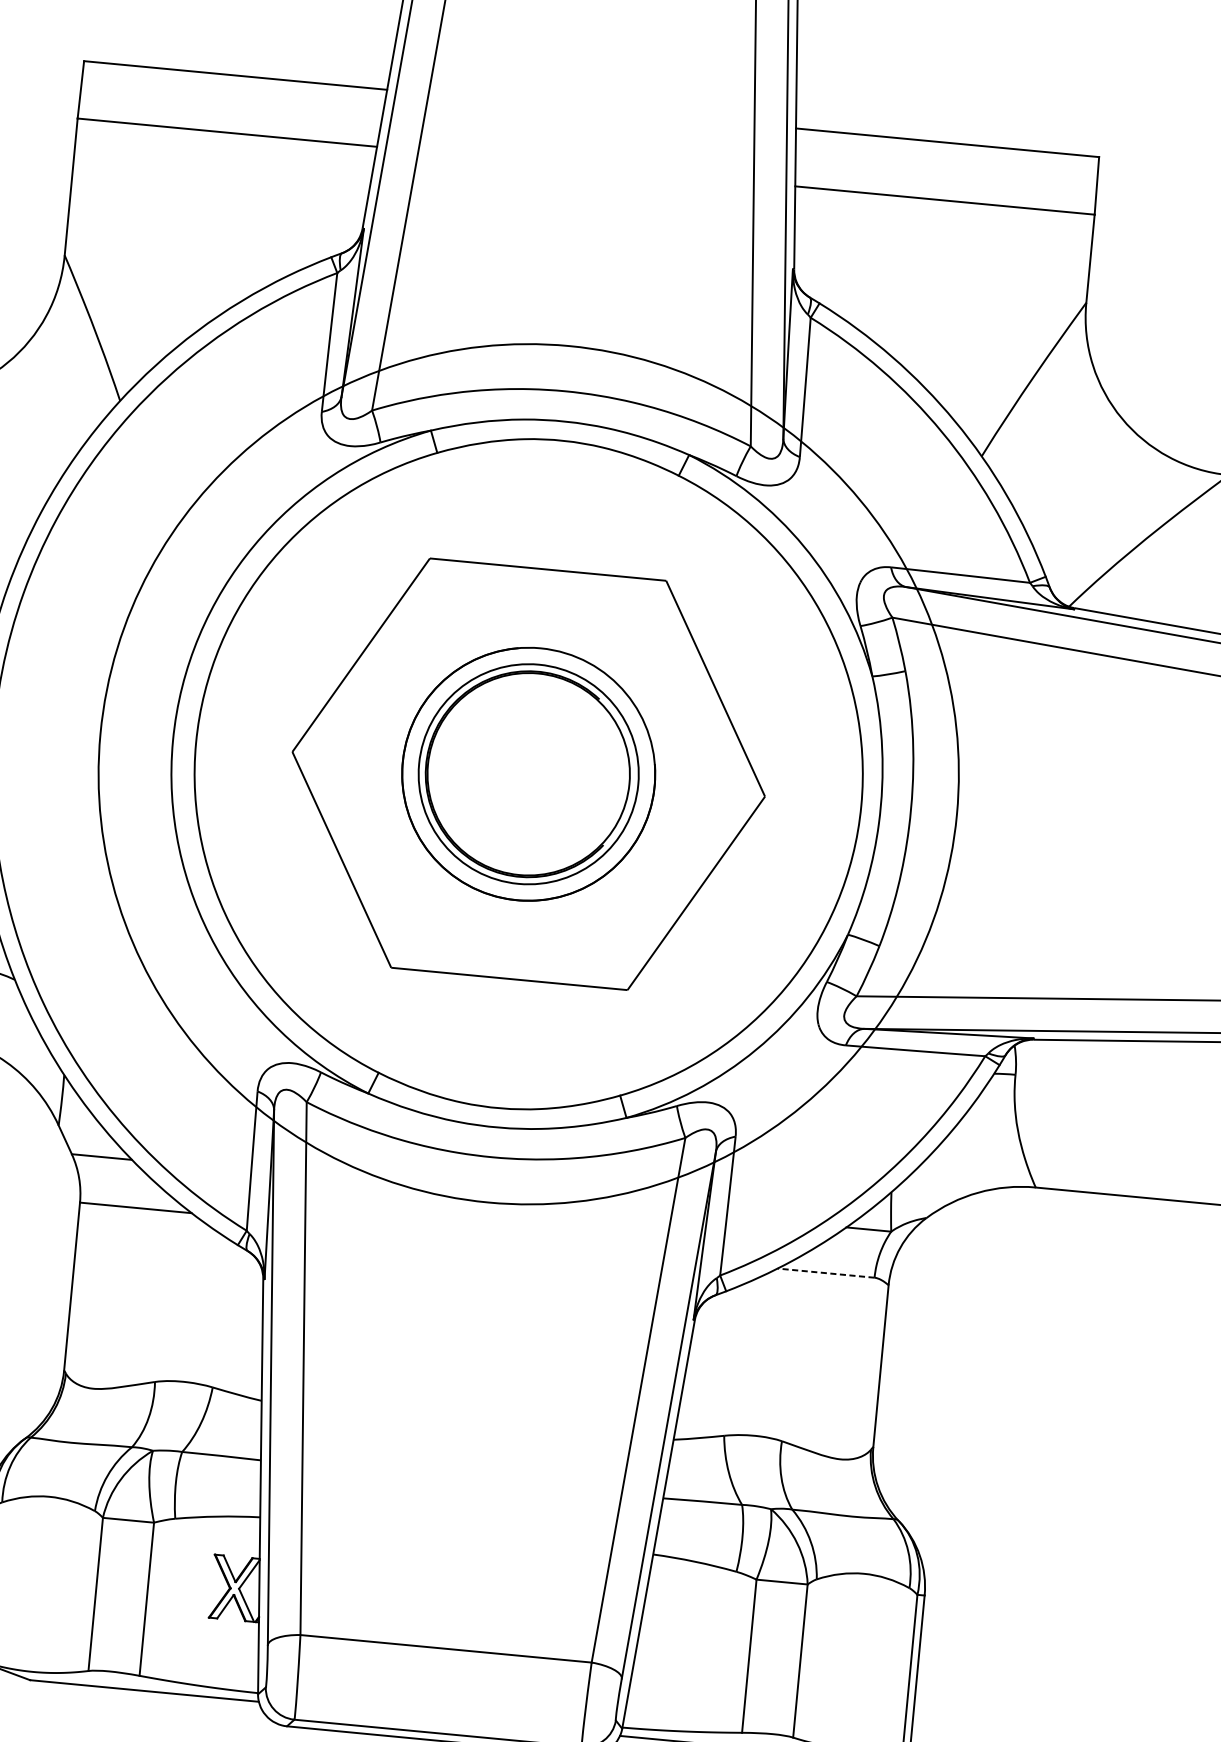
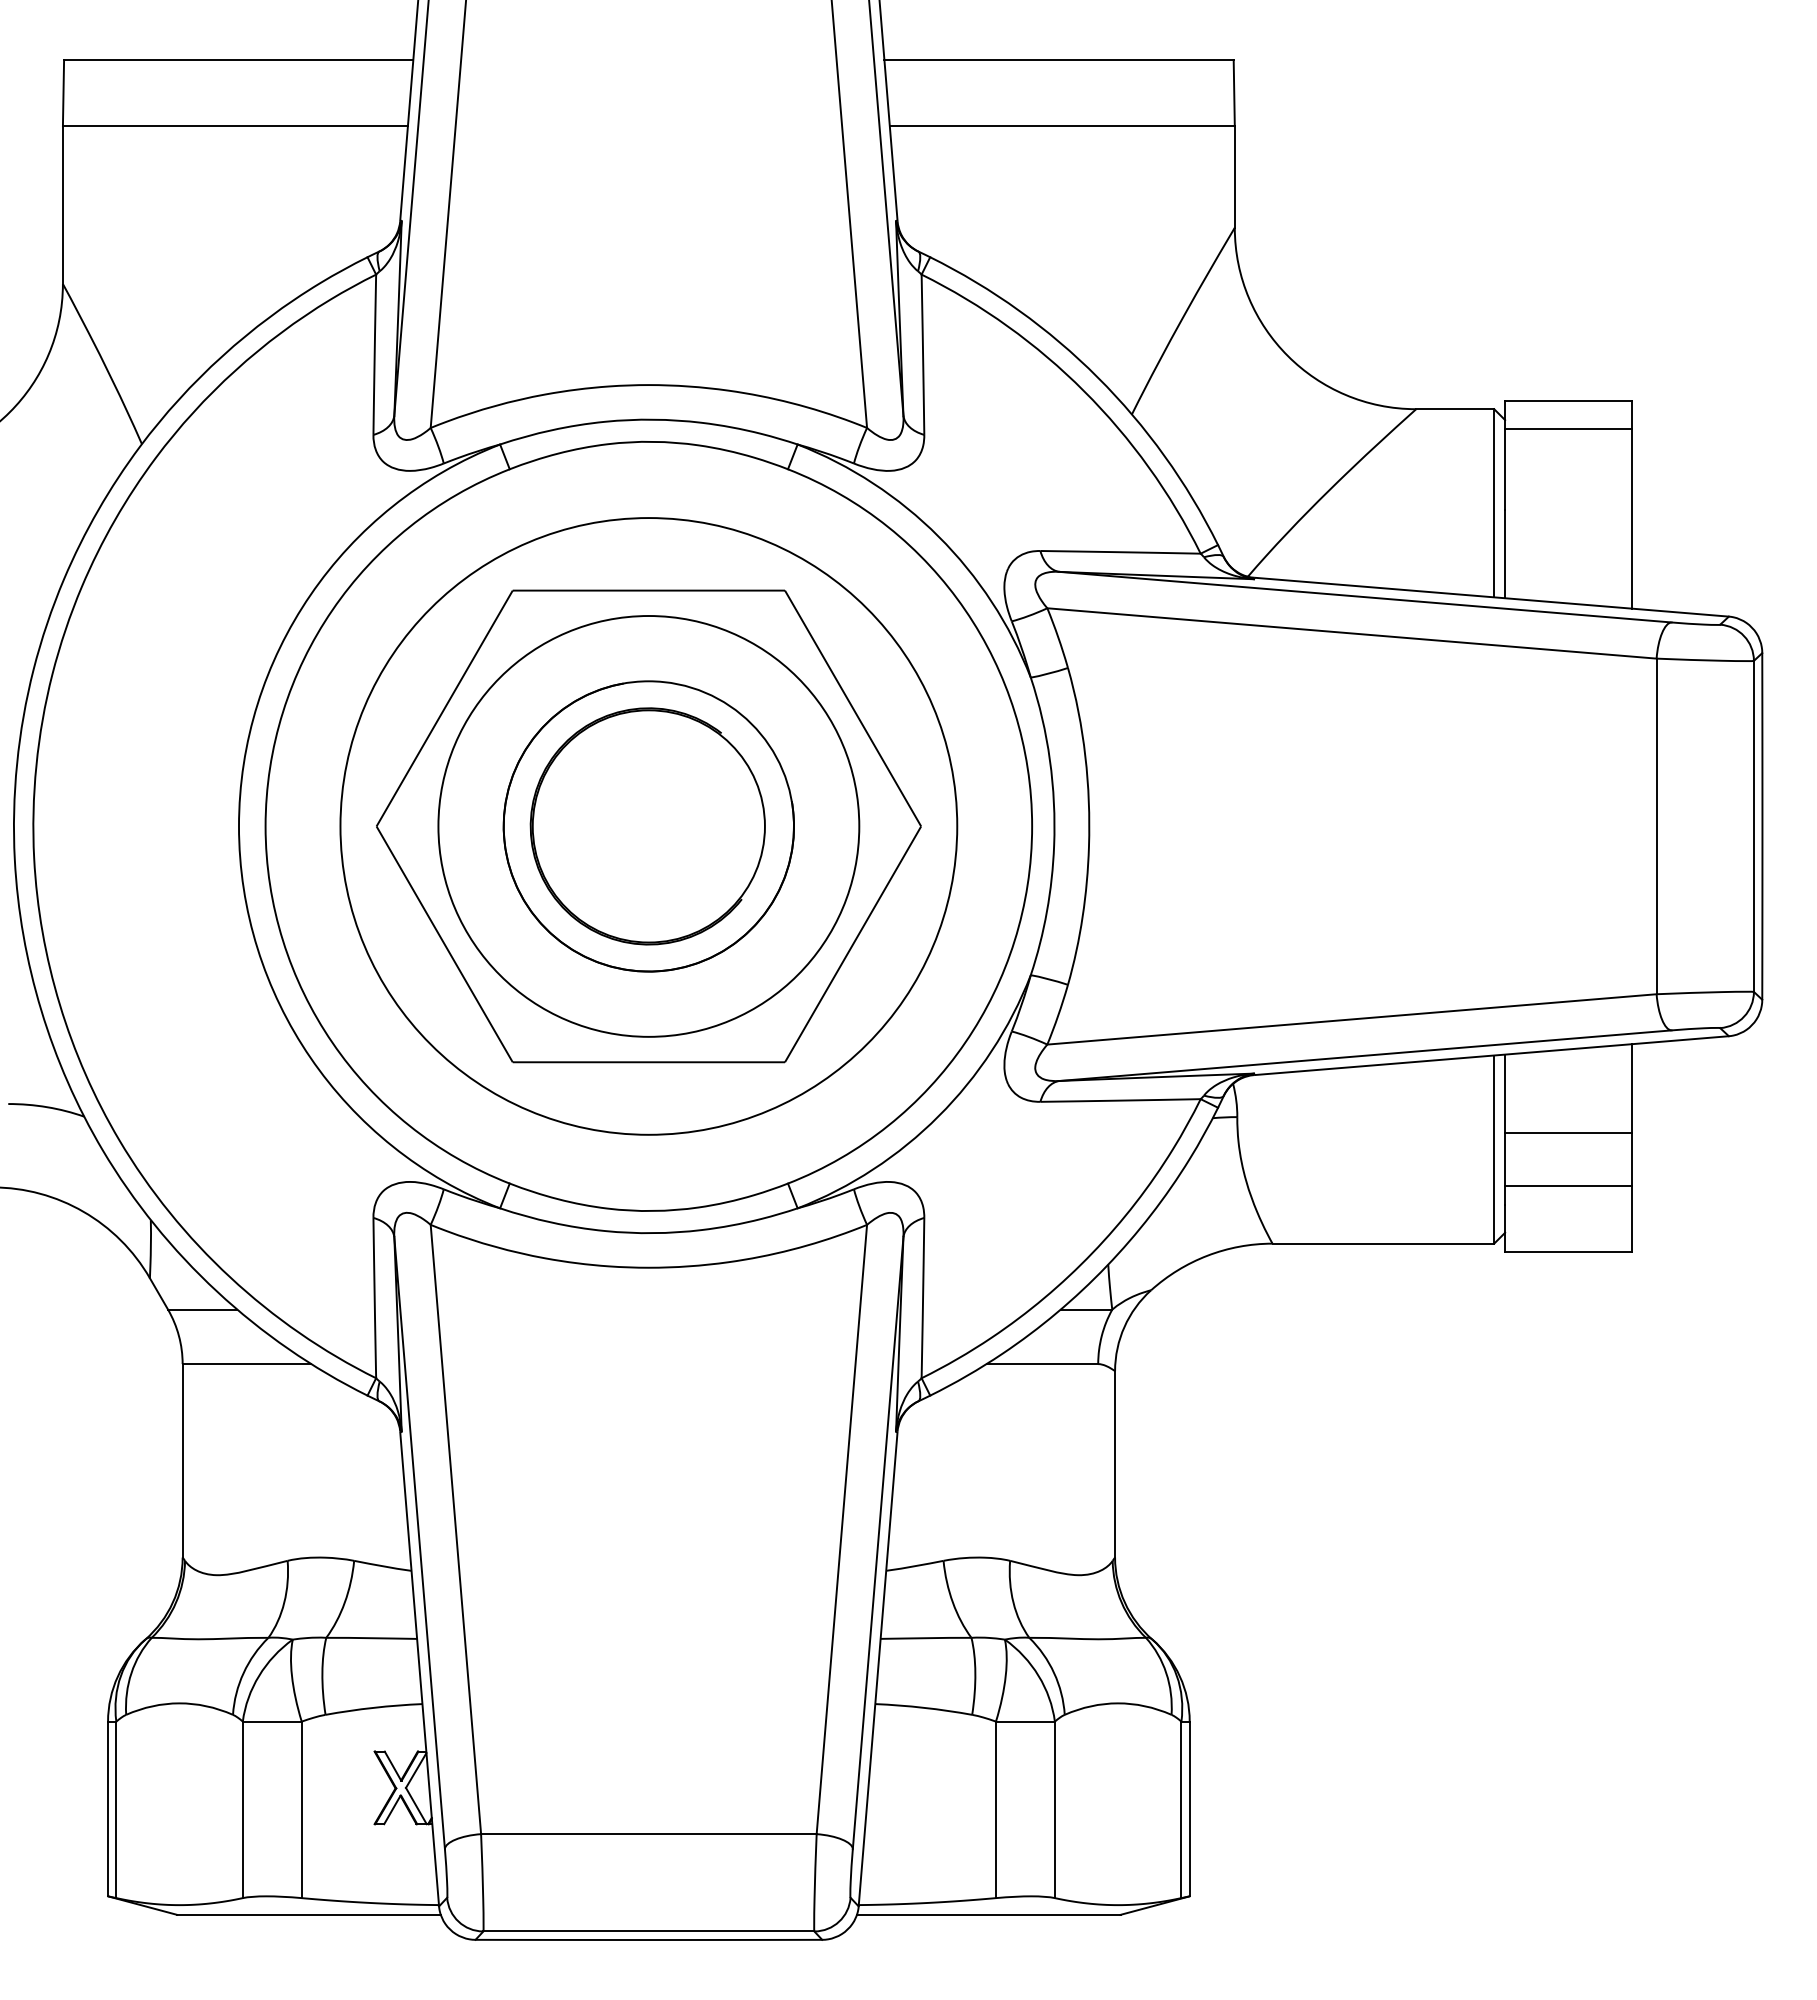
circle: (528, 774) -> (648, 826), size x0.62
circle: (528, 774) -> (648, 826), size x1.67
line: (826, 1273) -> (1042, 1364), dashed -> solid

